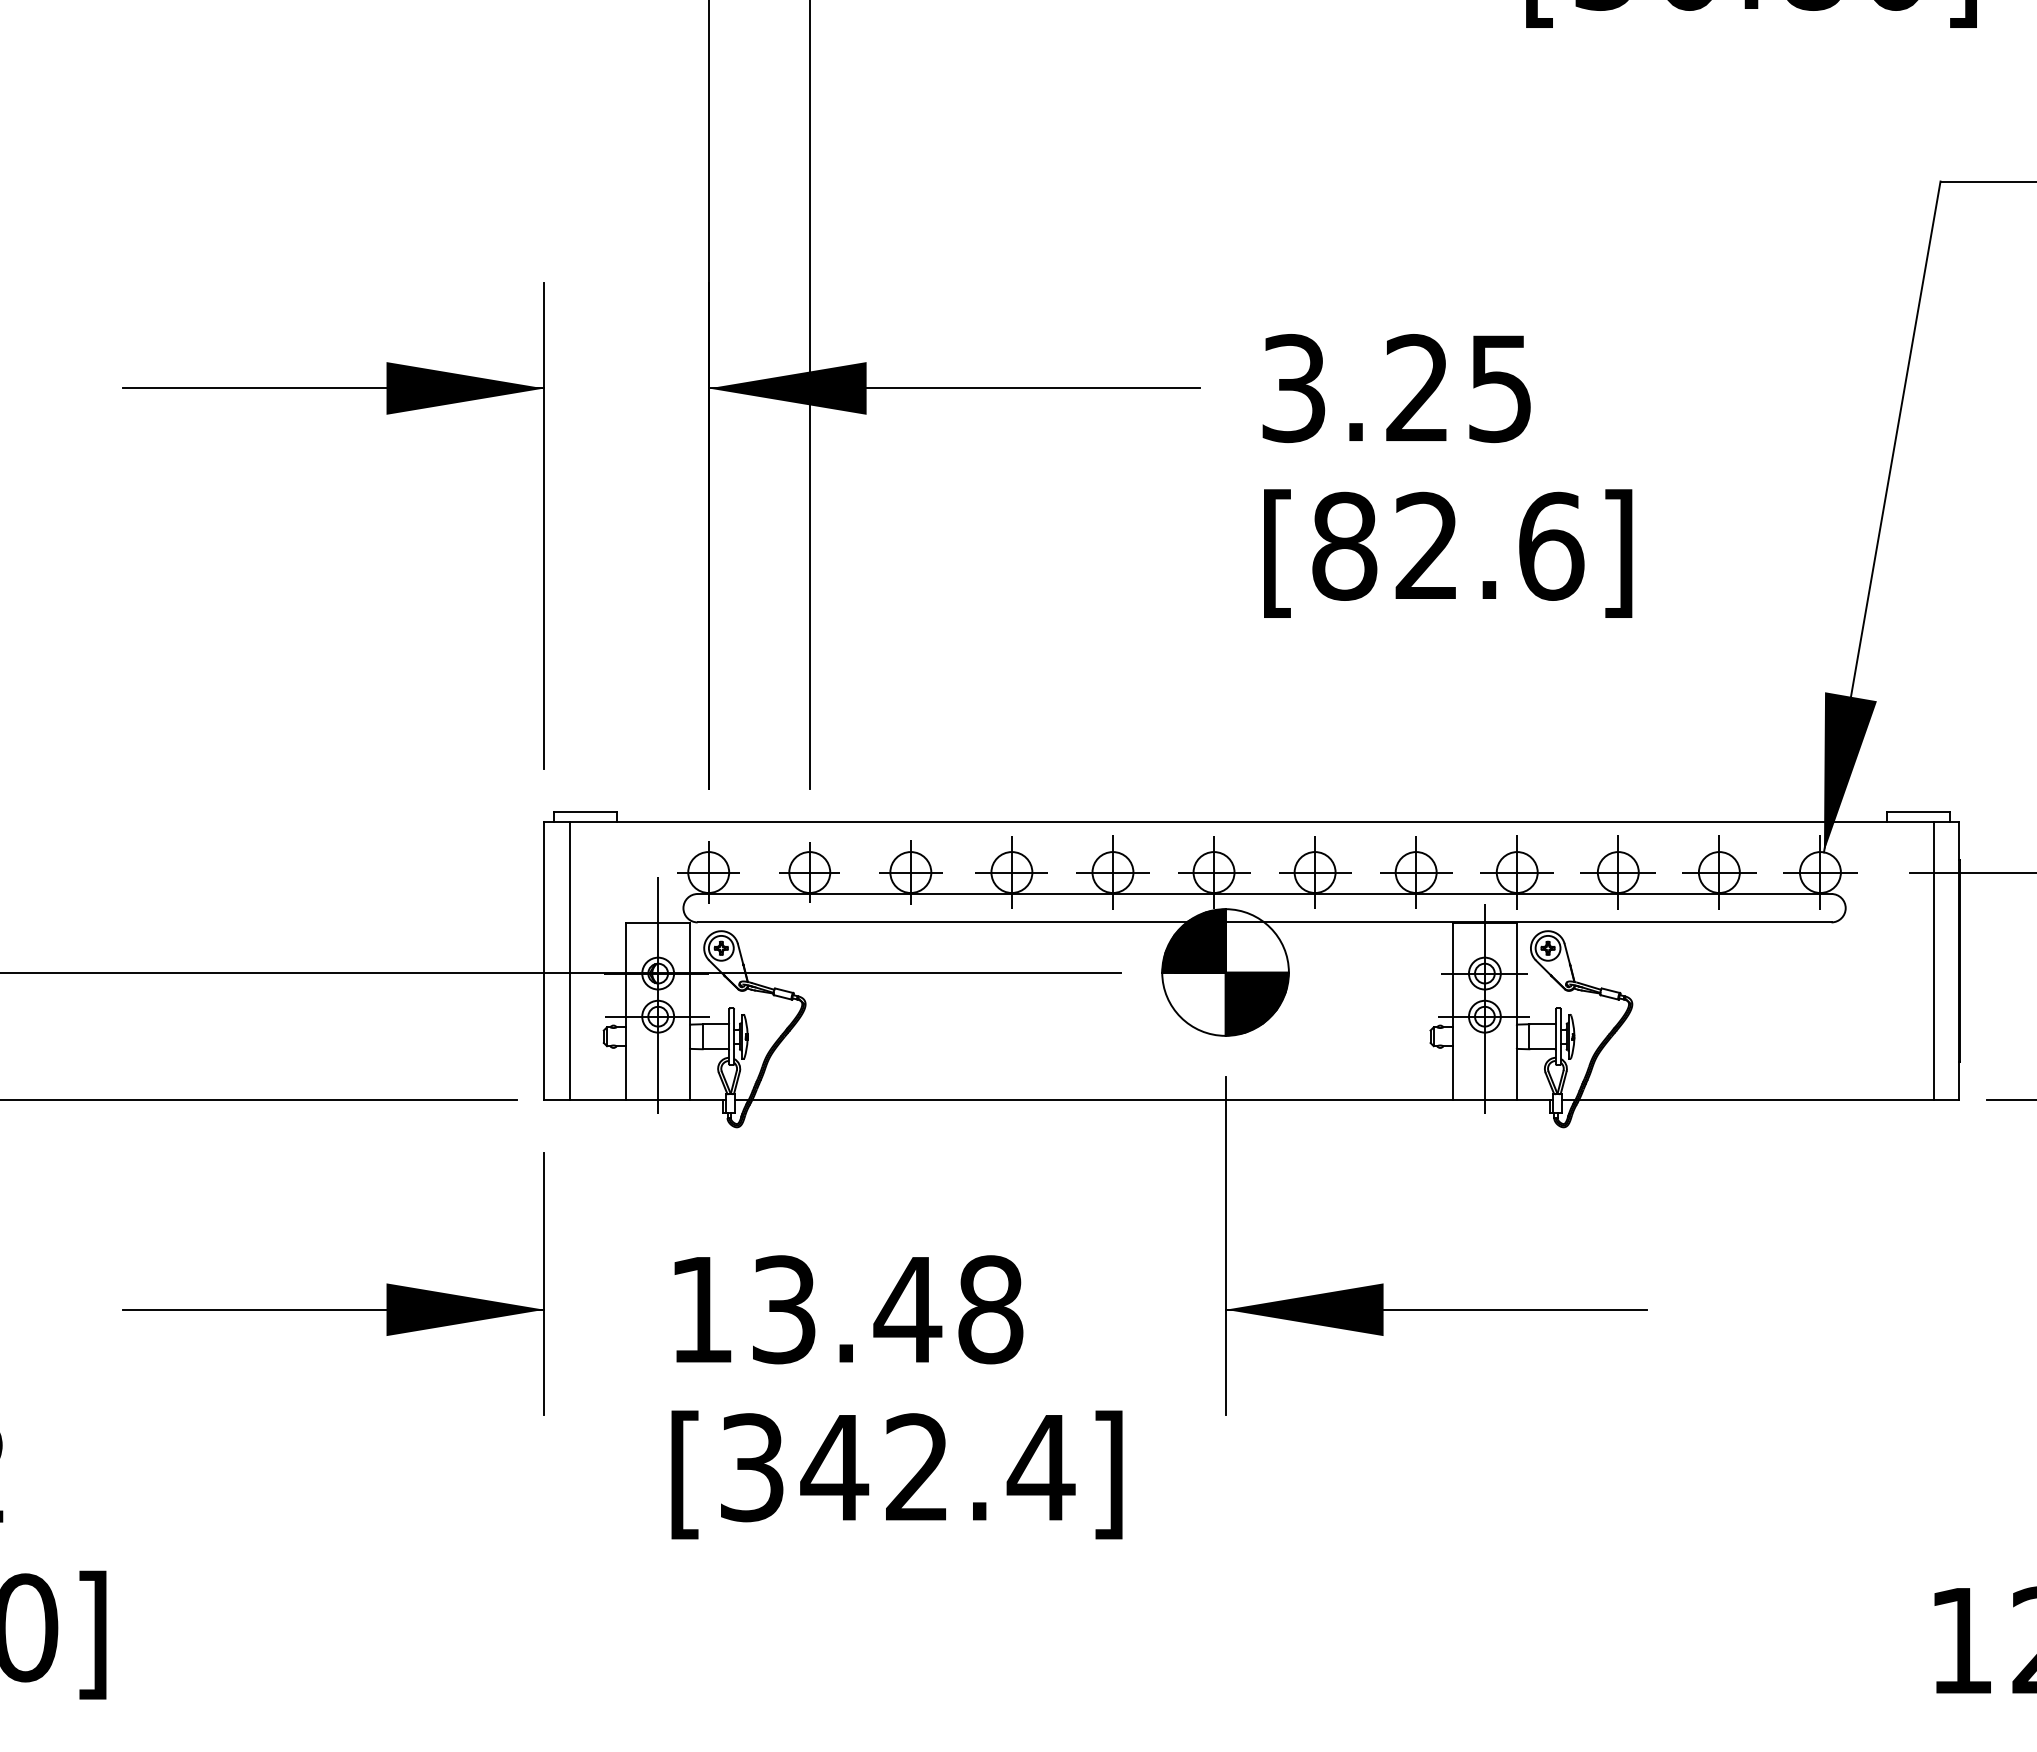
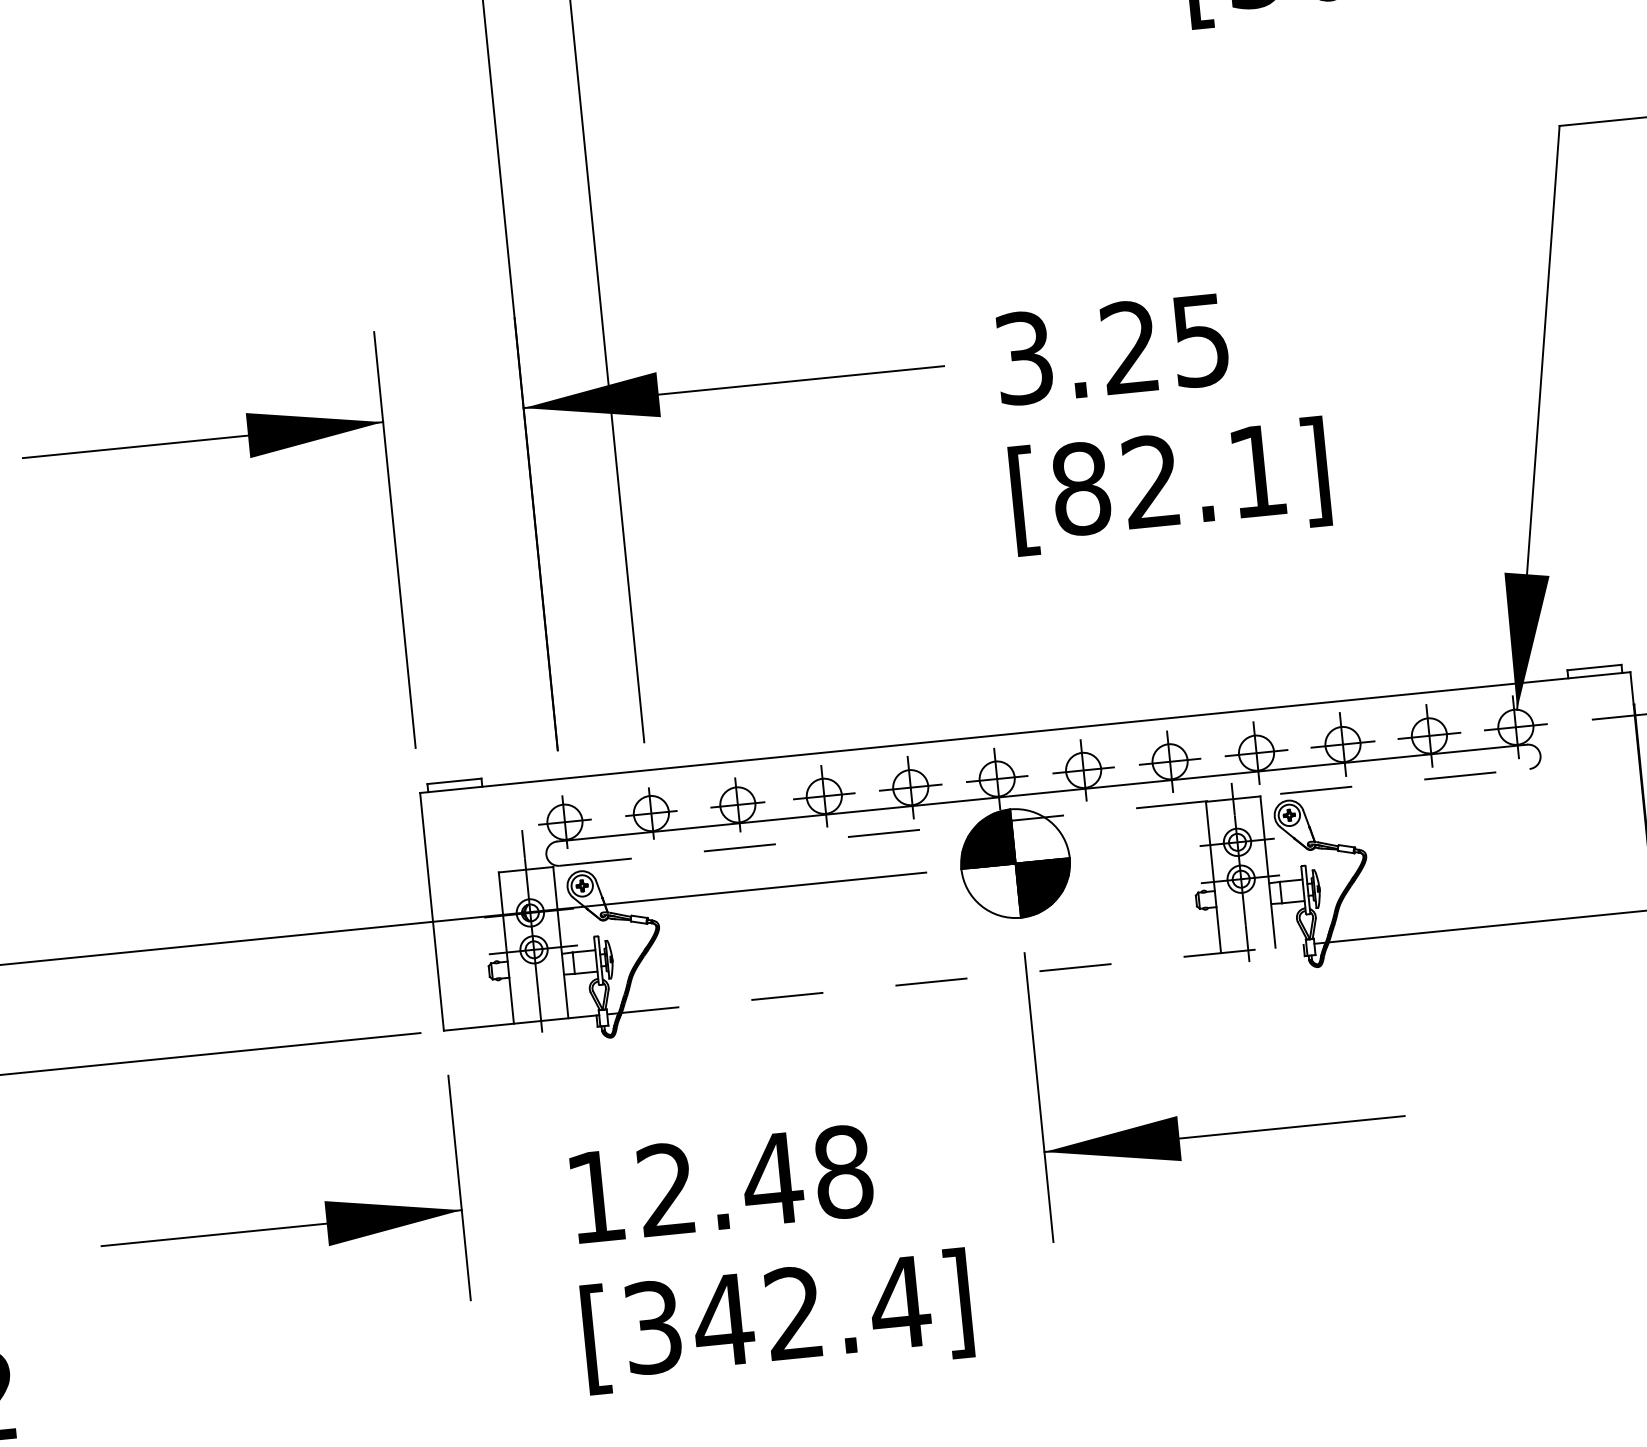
text: (1551, 545) -> (1257, 470), [82.6] -> [82.1]
line: (1264, 922) -> (1044, 817), solid -> dashed
line: (569, 960) -> (453, 909), removed
line: (1934, 960) -> (1620, 792), removed
line: (1144, 1099) -> (957, 979), solid -> dashed
text: (783, 1309) -> (666, 1189), 13.48 -> 12.48

